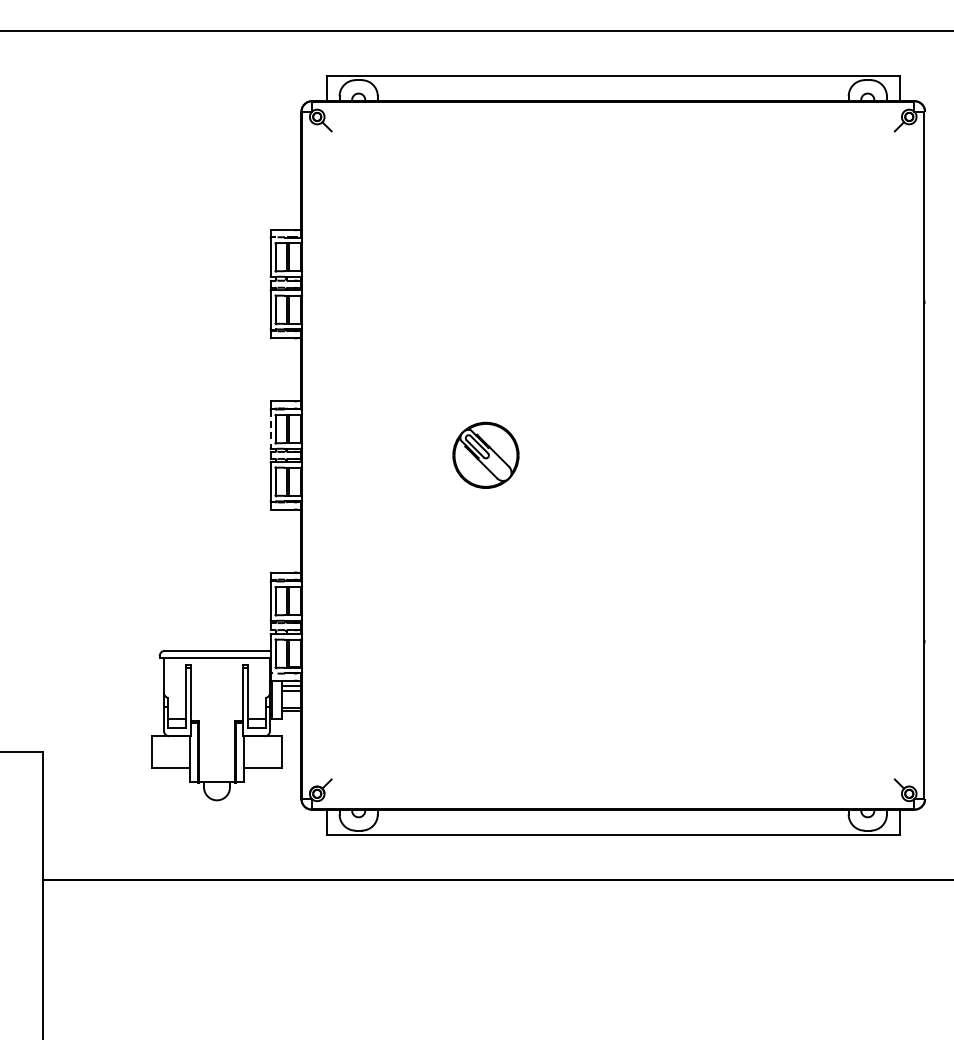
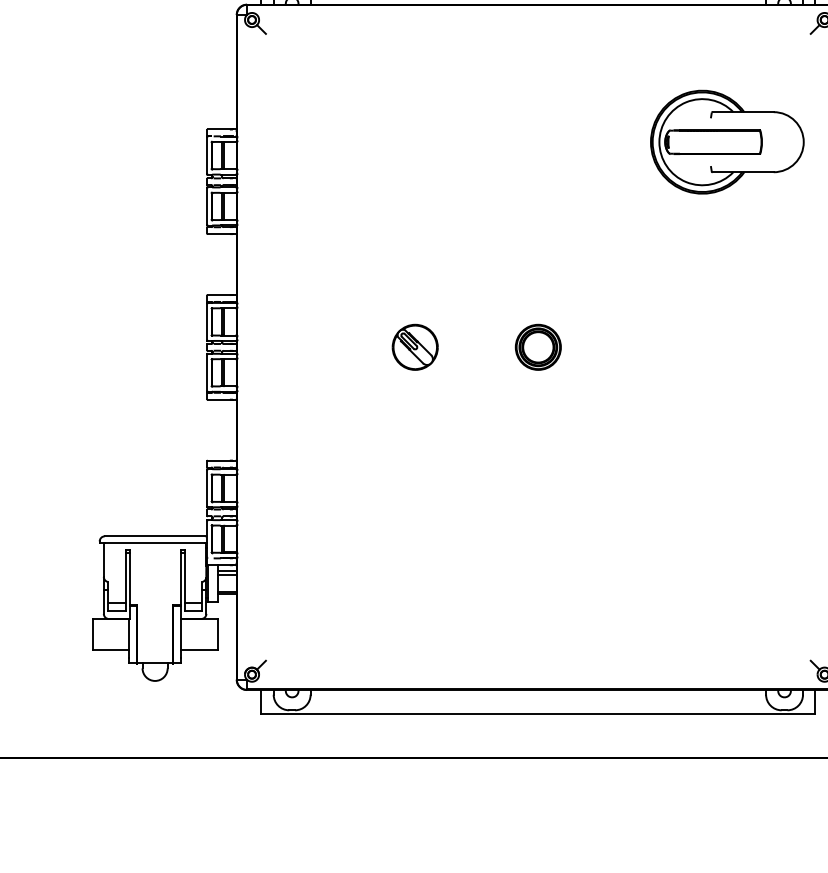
part: (808, 243) -> (727, 142), added
line: (270, 429) -> (206, 322), dashed -> solid
part: (485, 455) -> (414, 347), size x0.71
part: (613, 455) -> (538, 347), added

